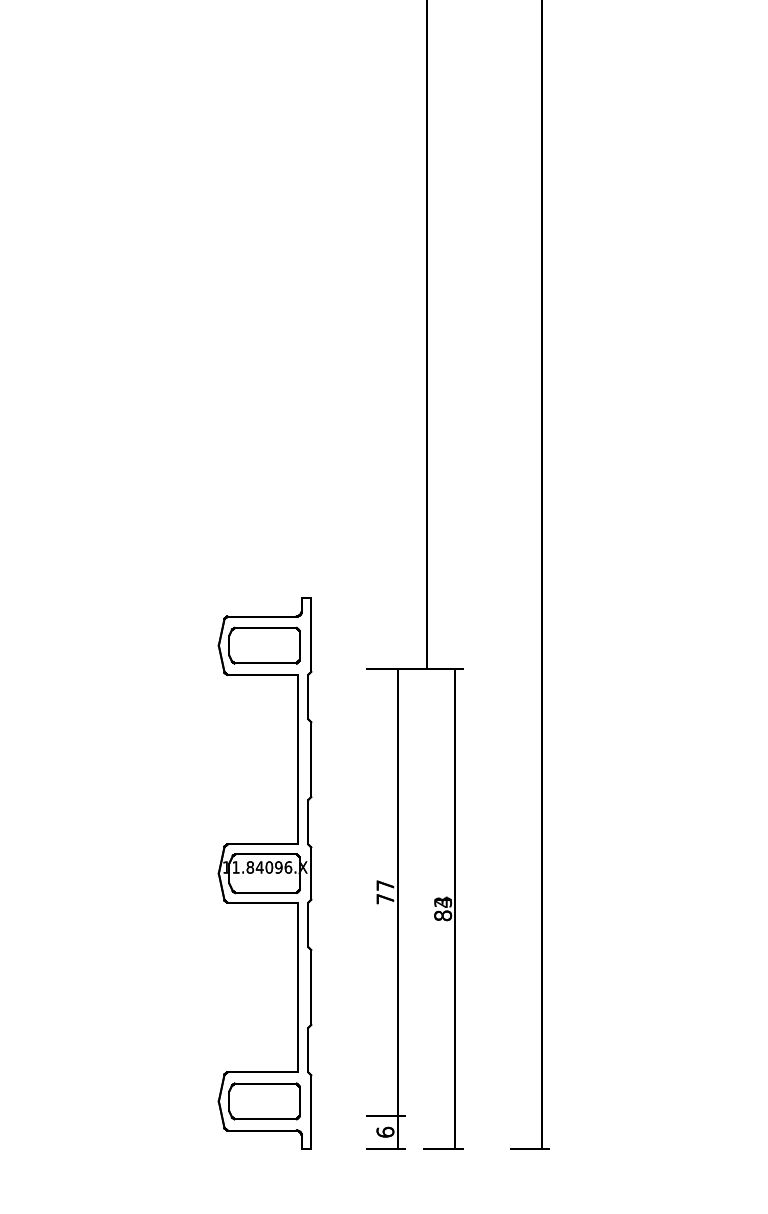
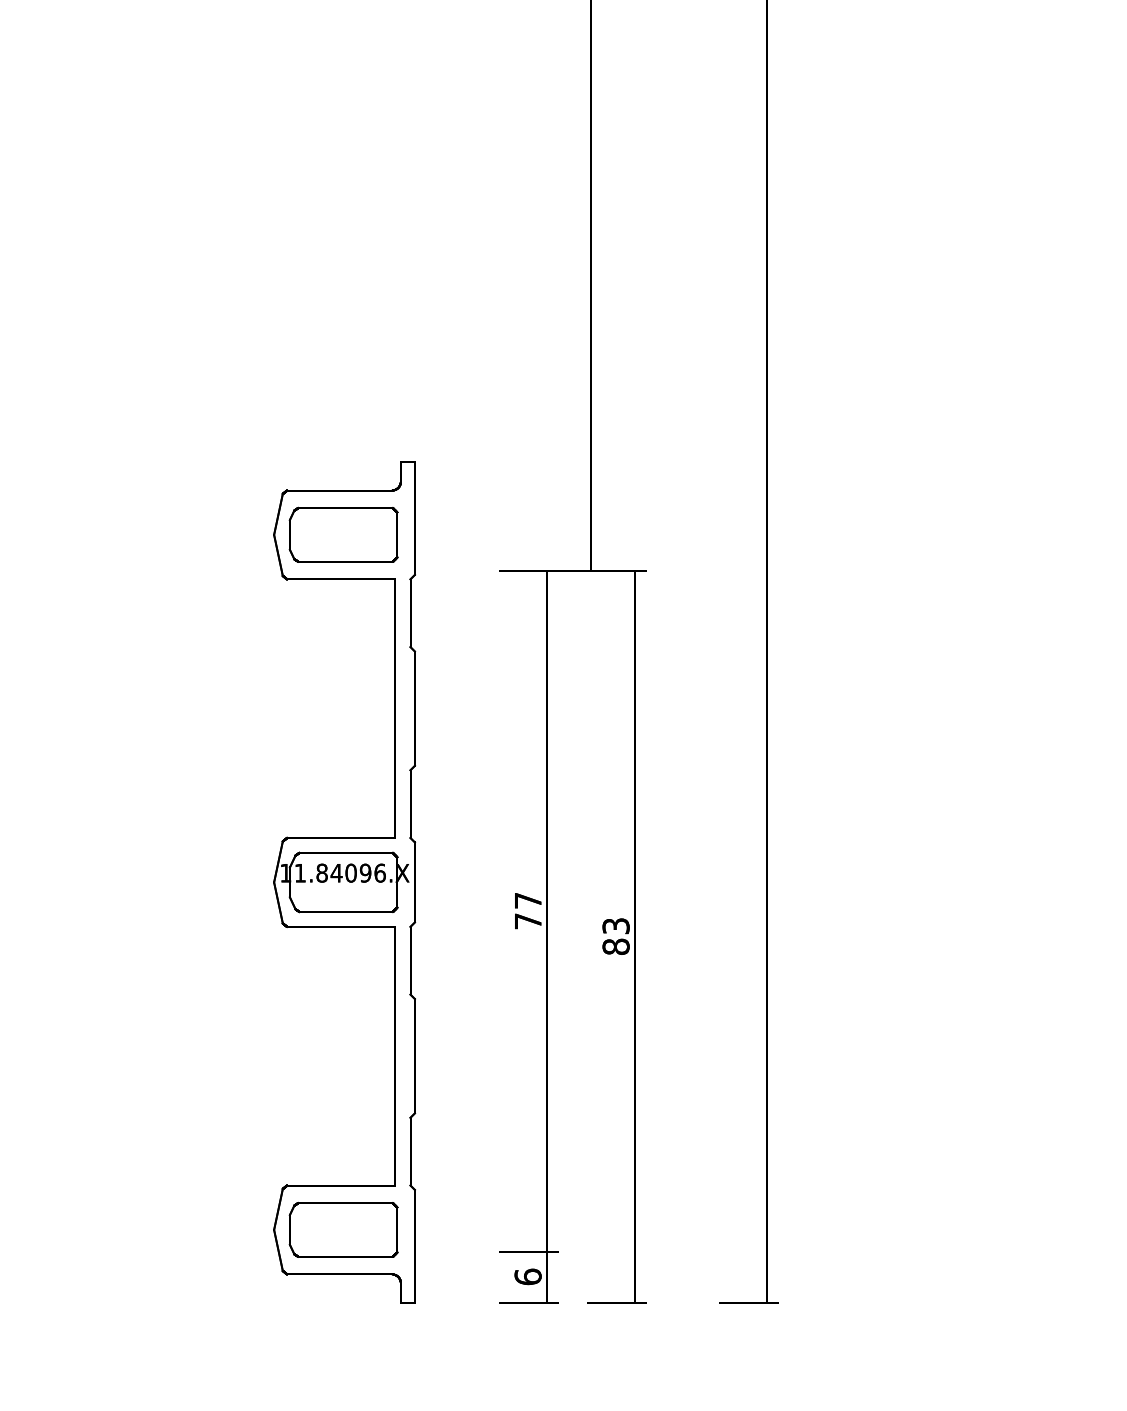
text: (443, 901) -> (616, 925), 84 -> 83

